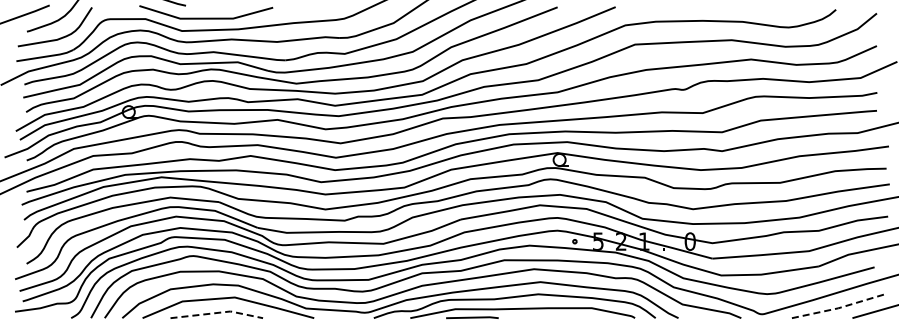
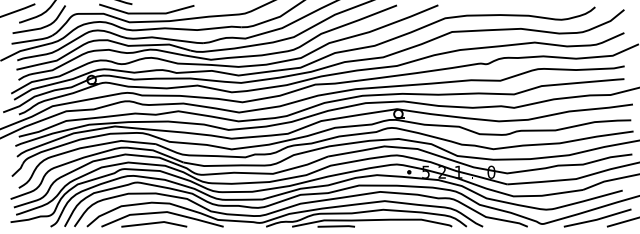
line: (839, 308) -> (597, 219), dashed -> solid
line: (217, 312) -> (154, 222), dashed -> solid

